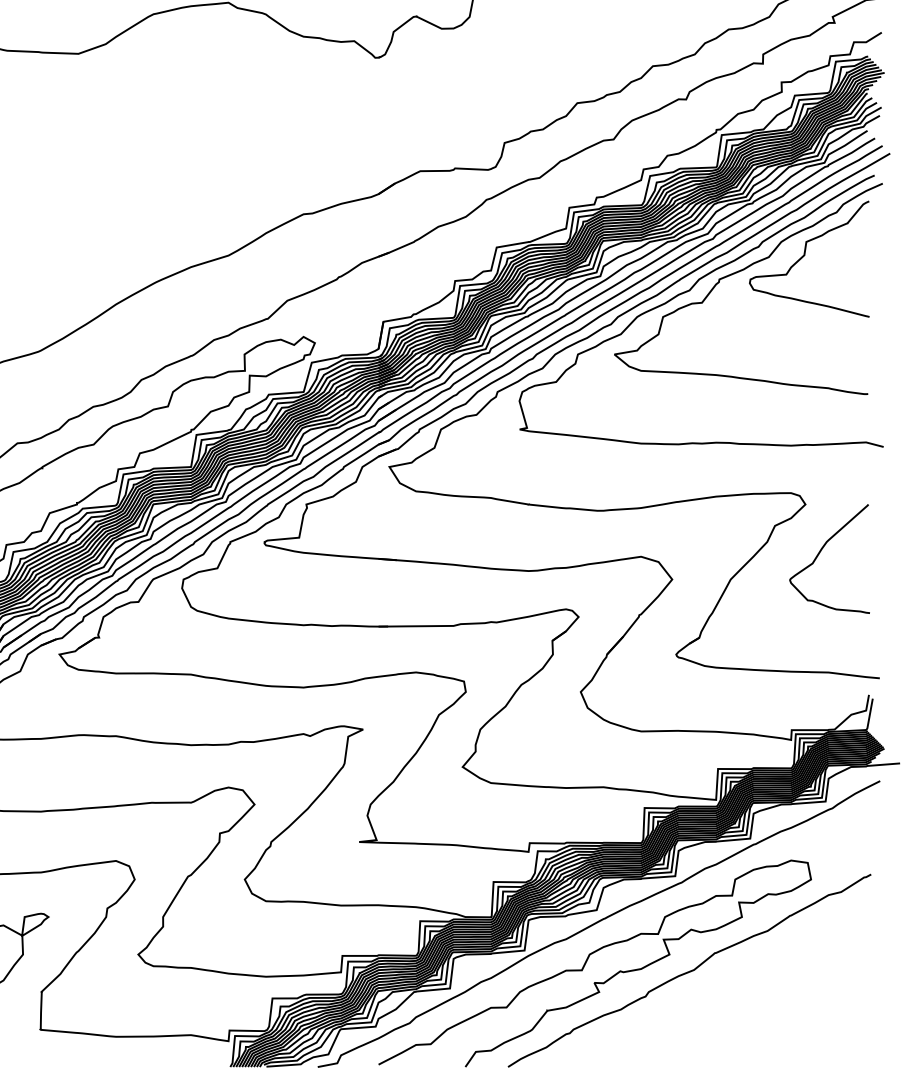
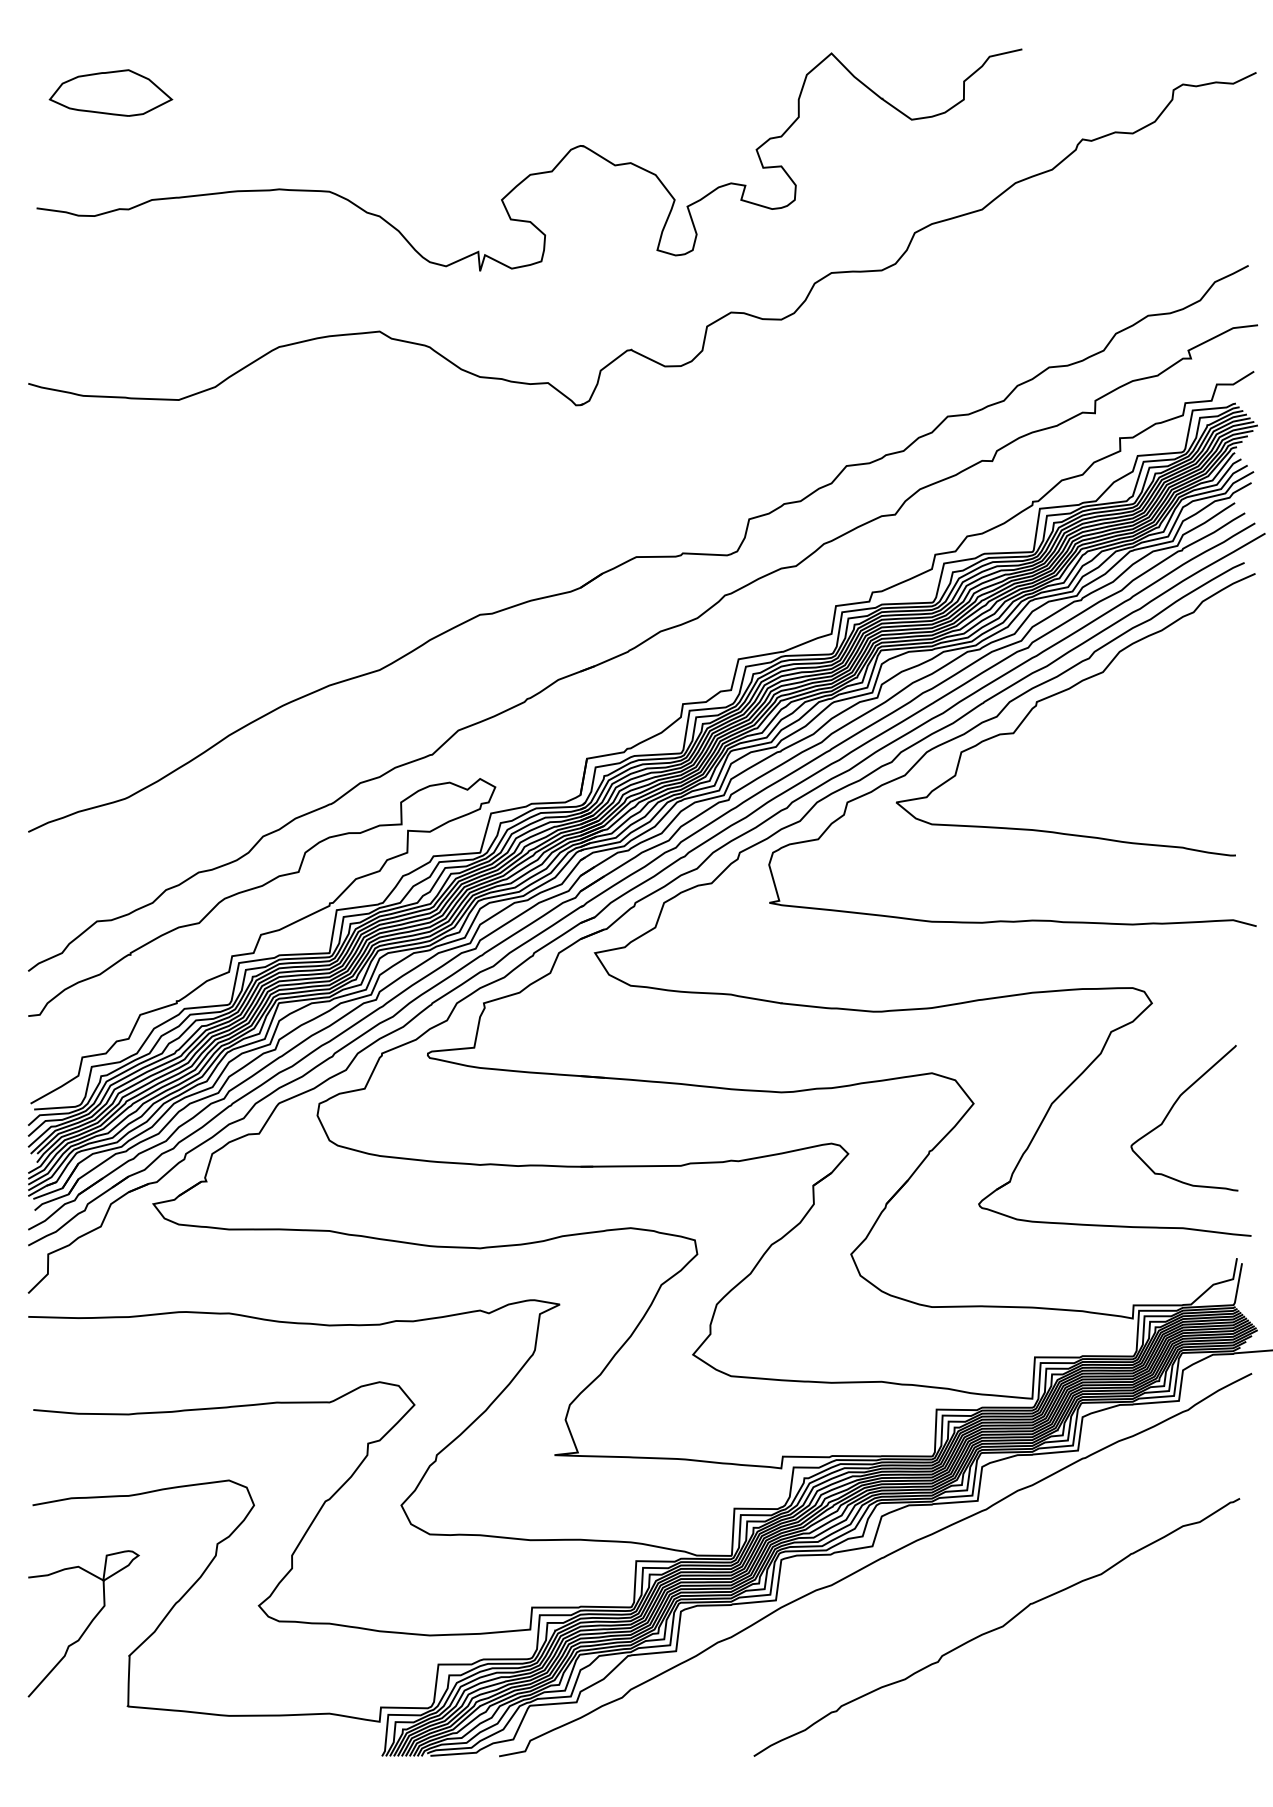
curve: (805, 255) -> (1151, 670), removed
curve: (819, 554) -> (1170, 1112), moved
curve: (587, 960) -> (860, 1613), removed

